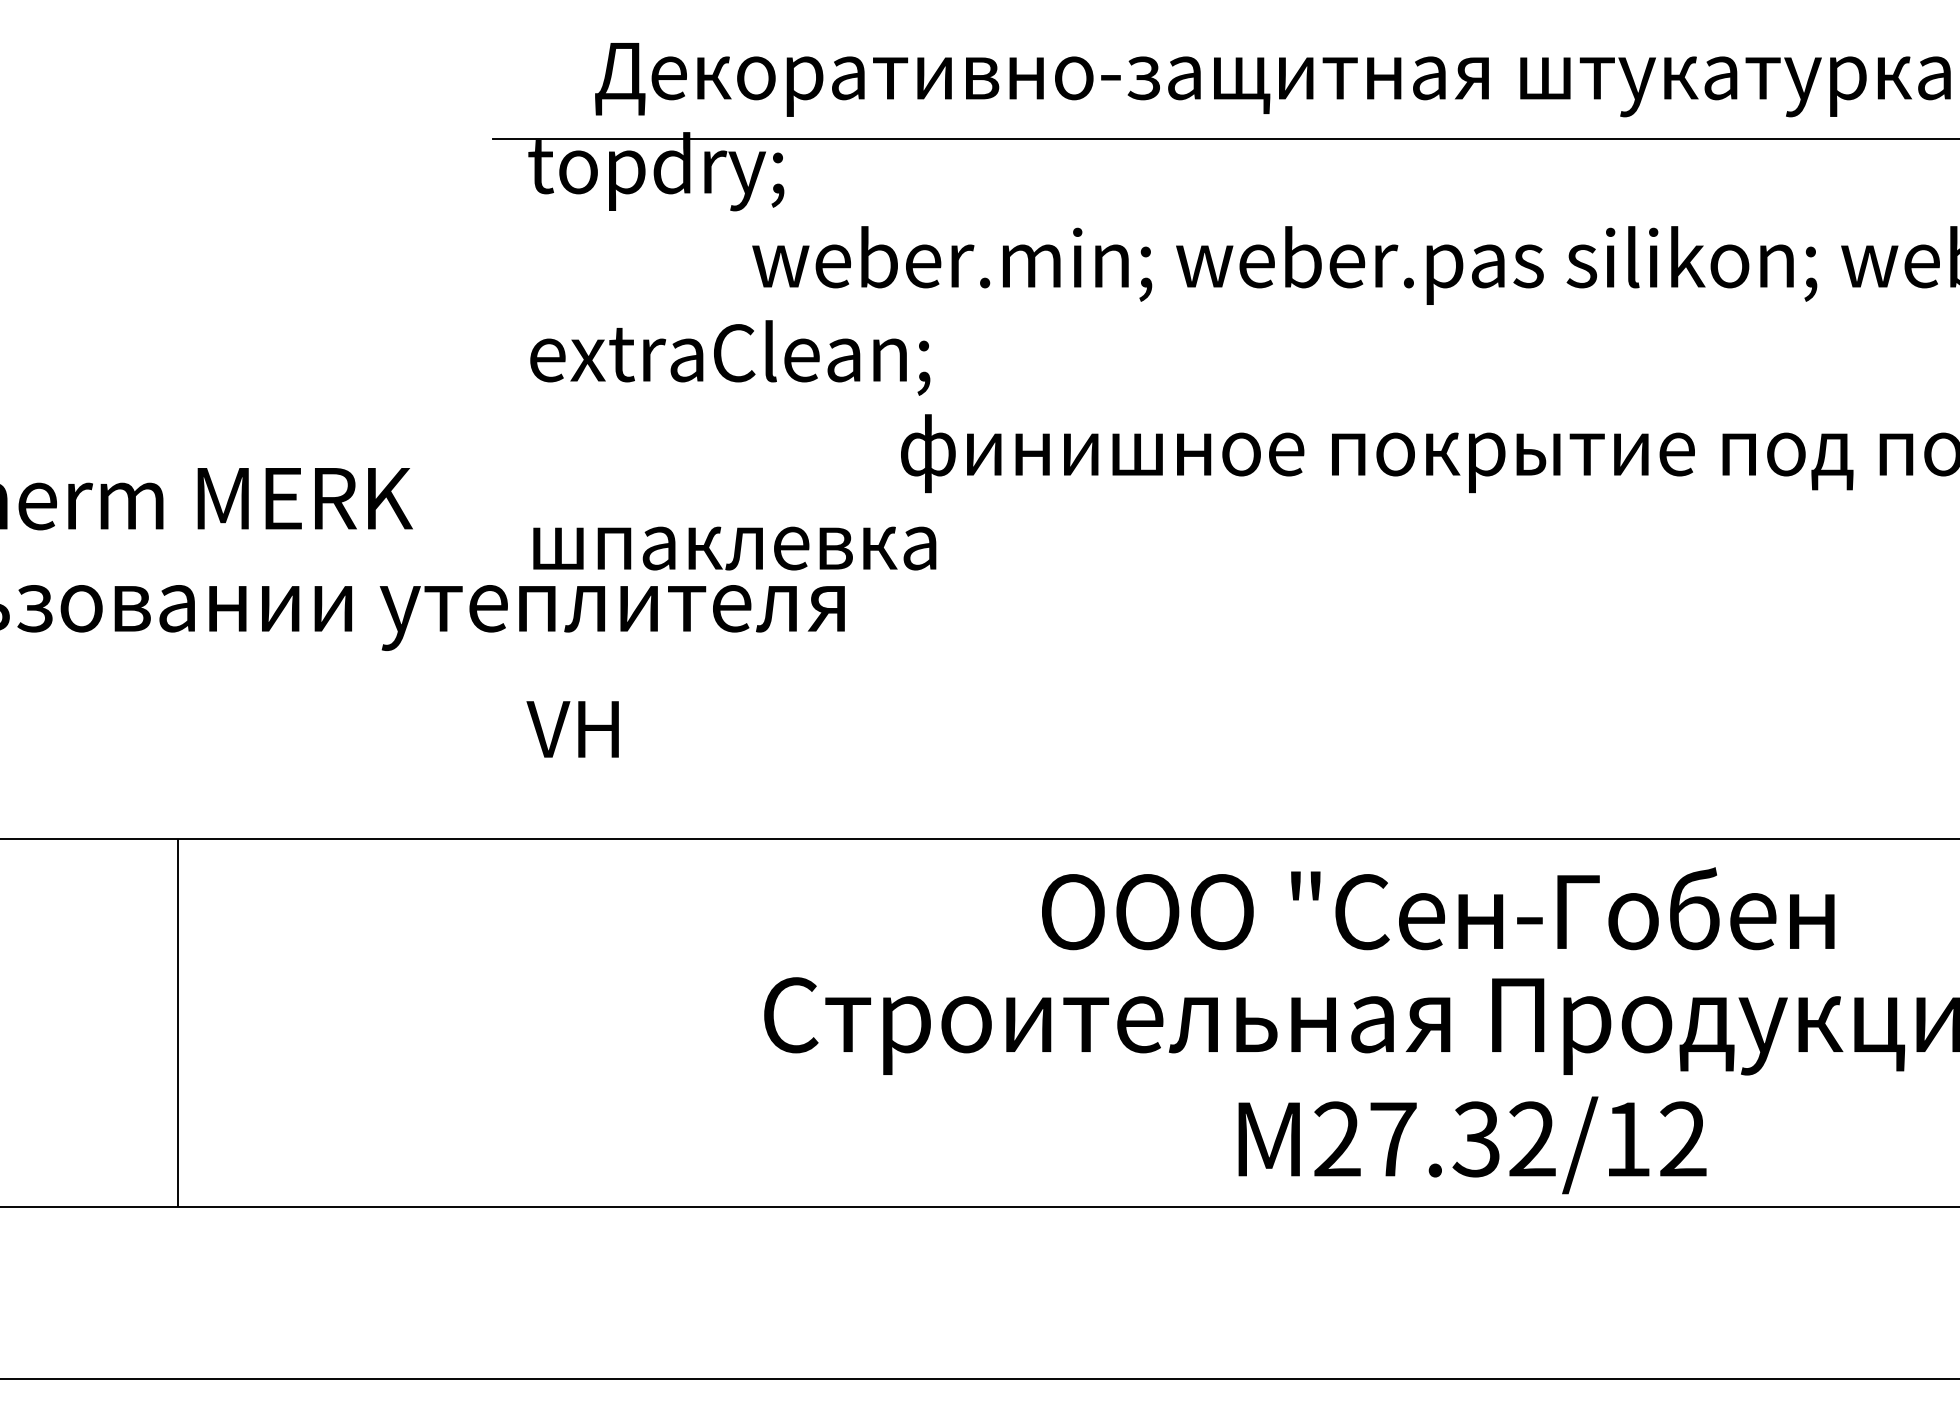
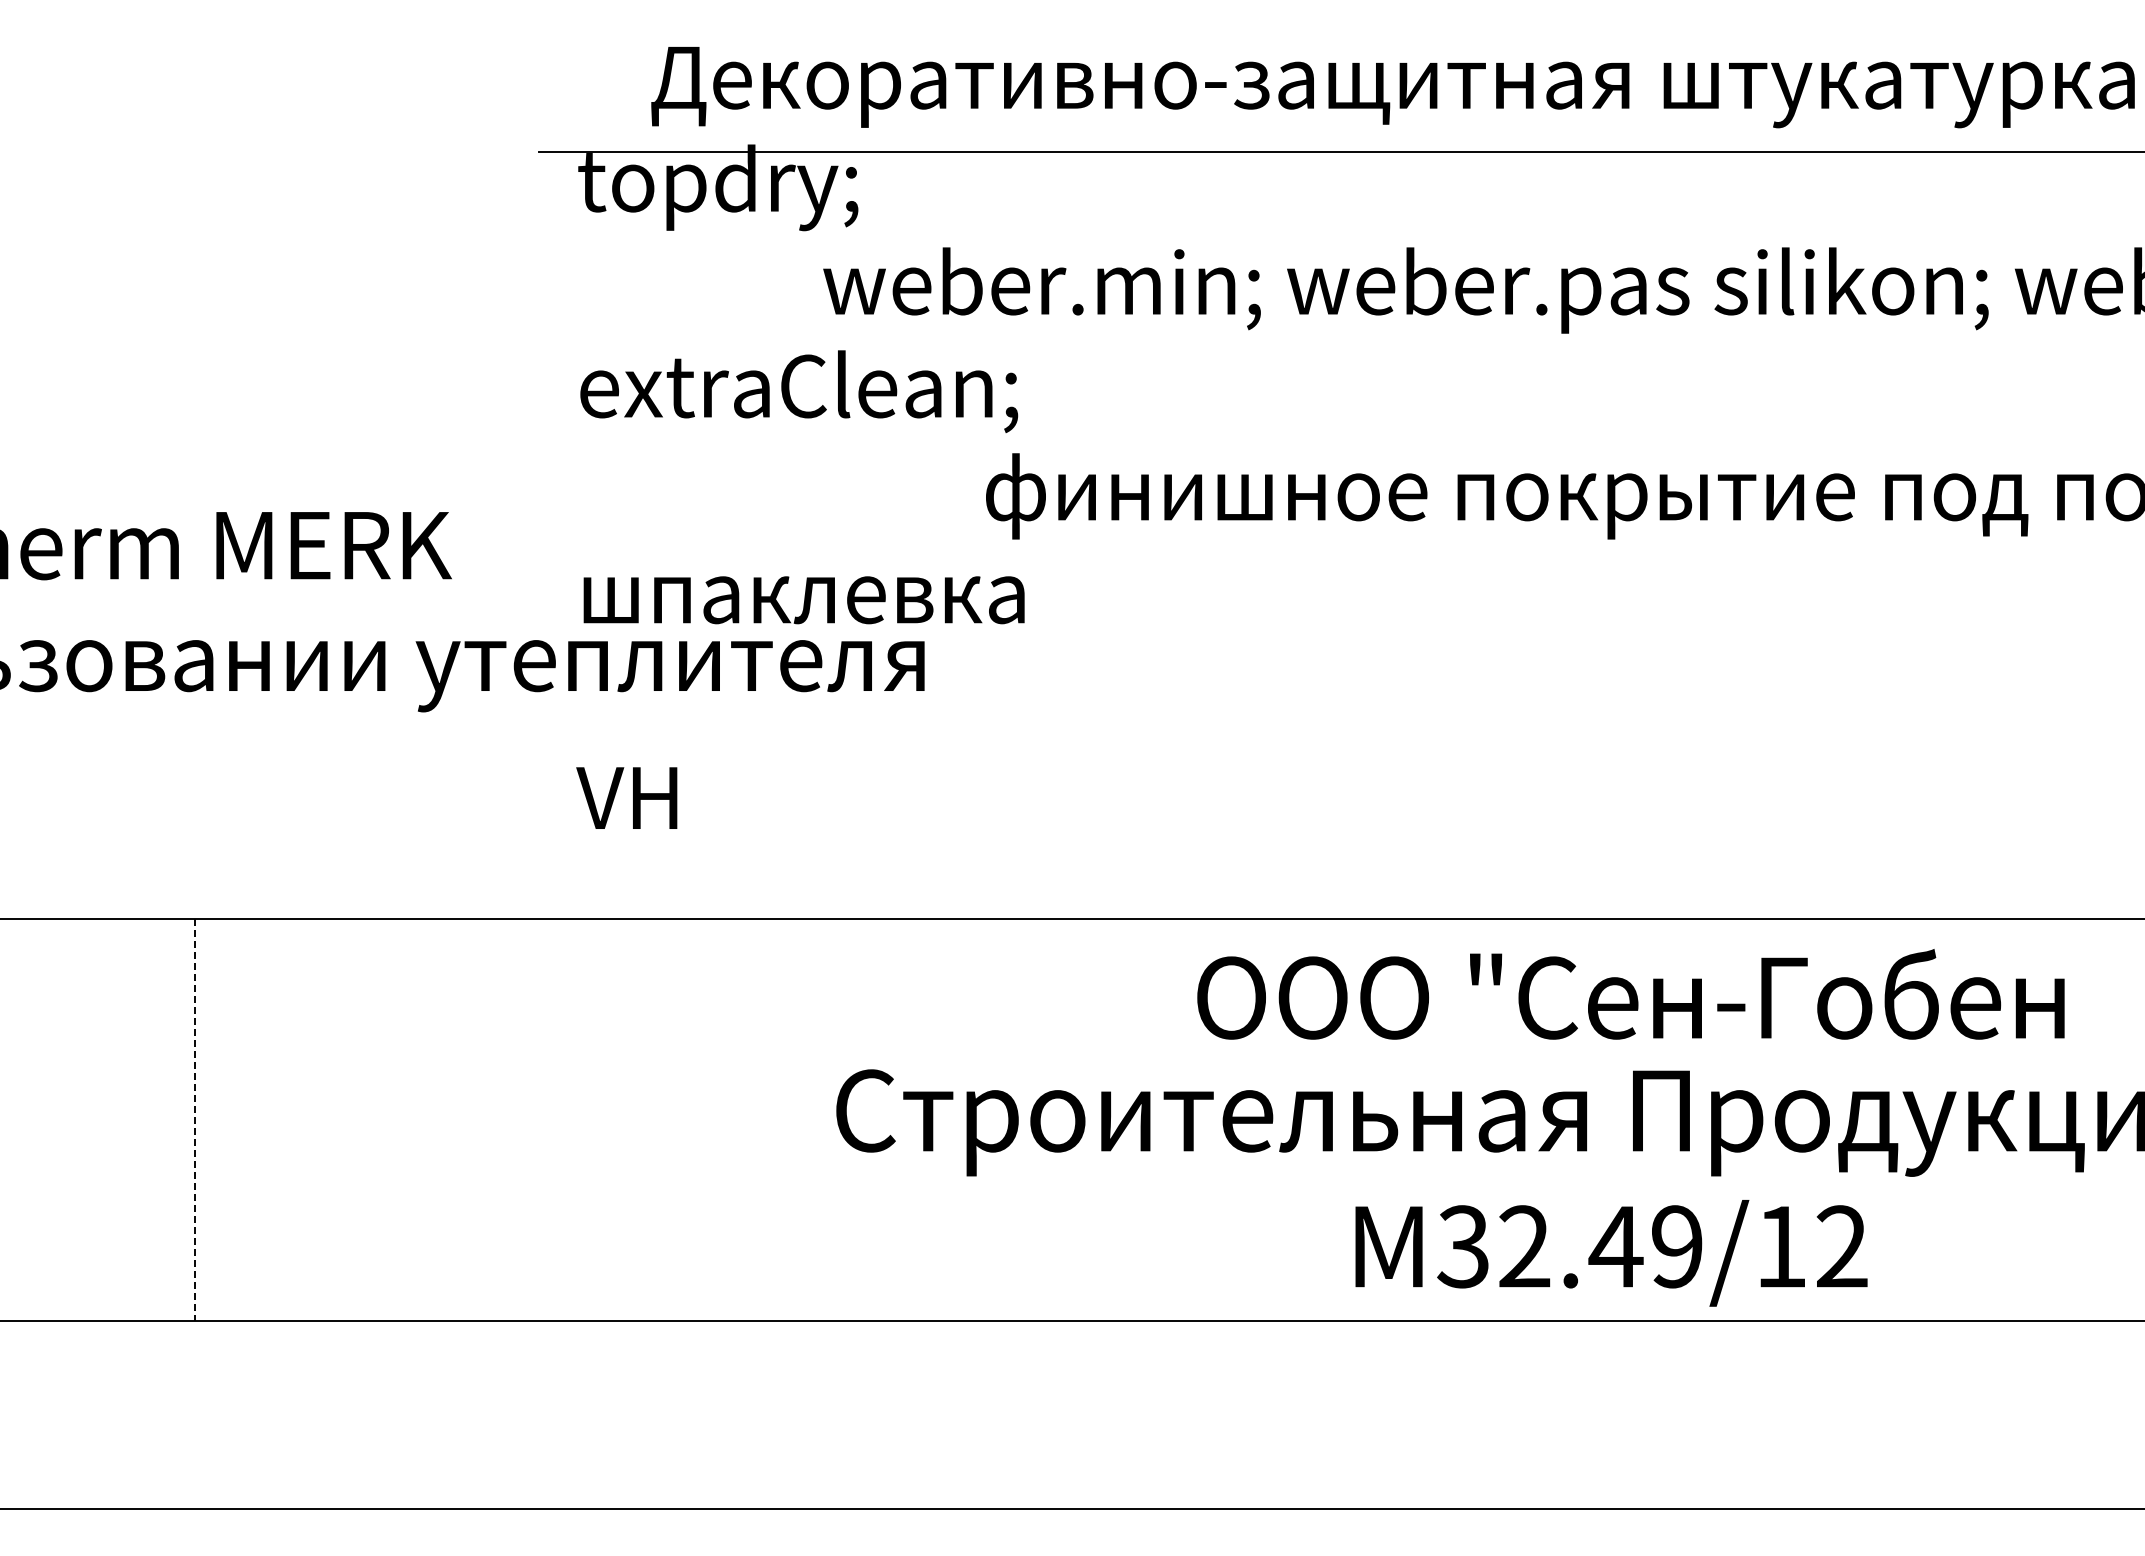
text: (1437, 908) -> (1630, 994), moved
line: (177, 1023) -> (194, 1120), solid -> dashed
text: (1434, 1139) -> (1569, 1246), 27.32/12 -> 32.49/12

